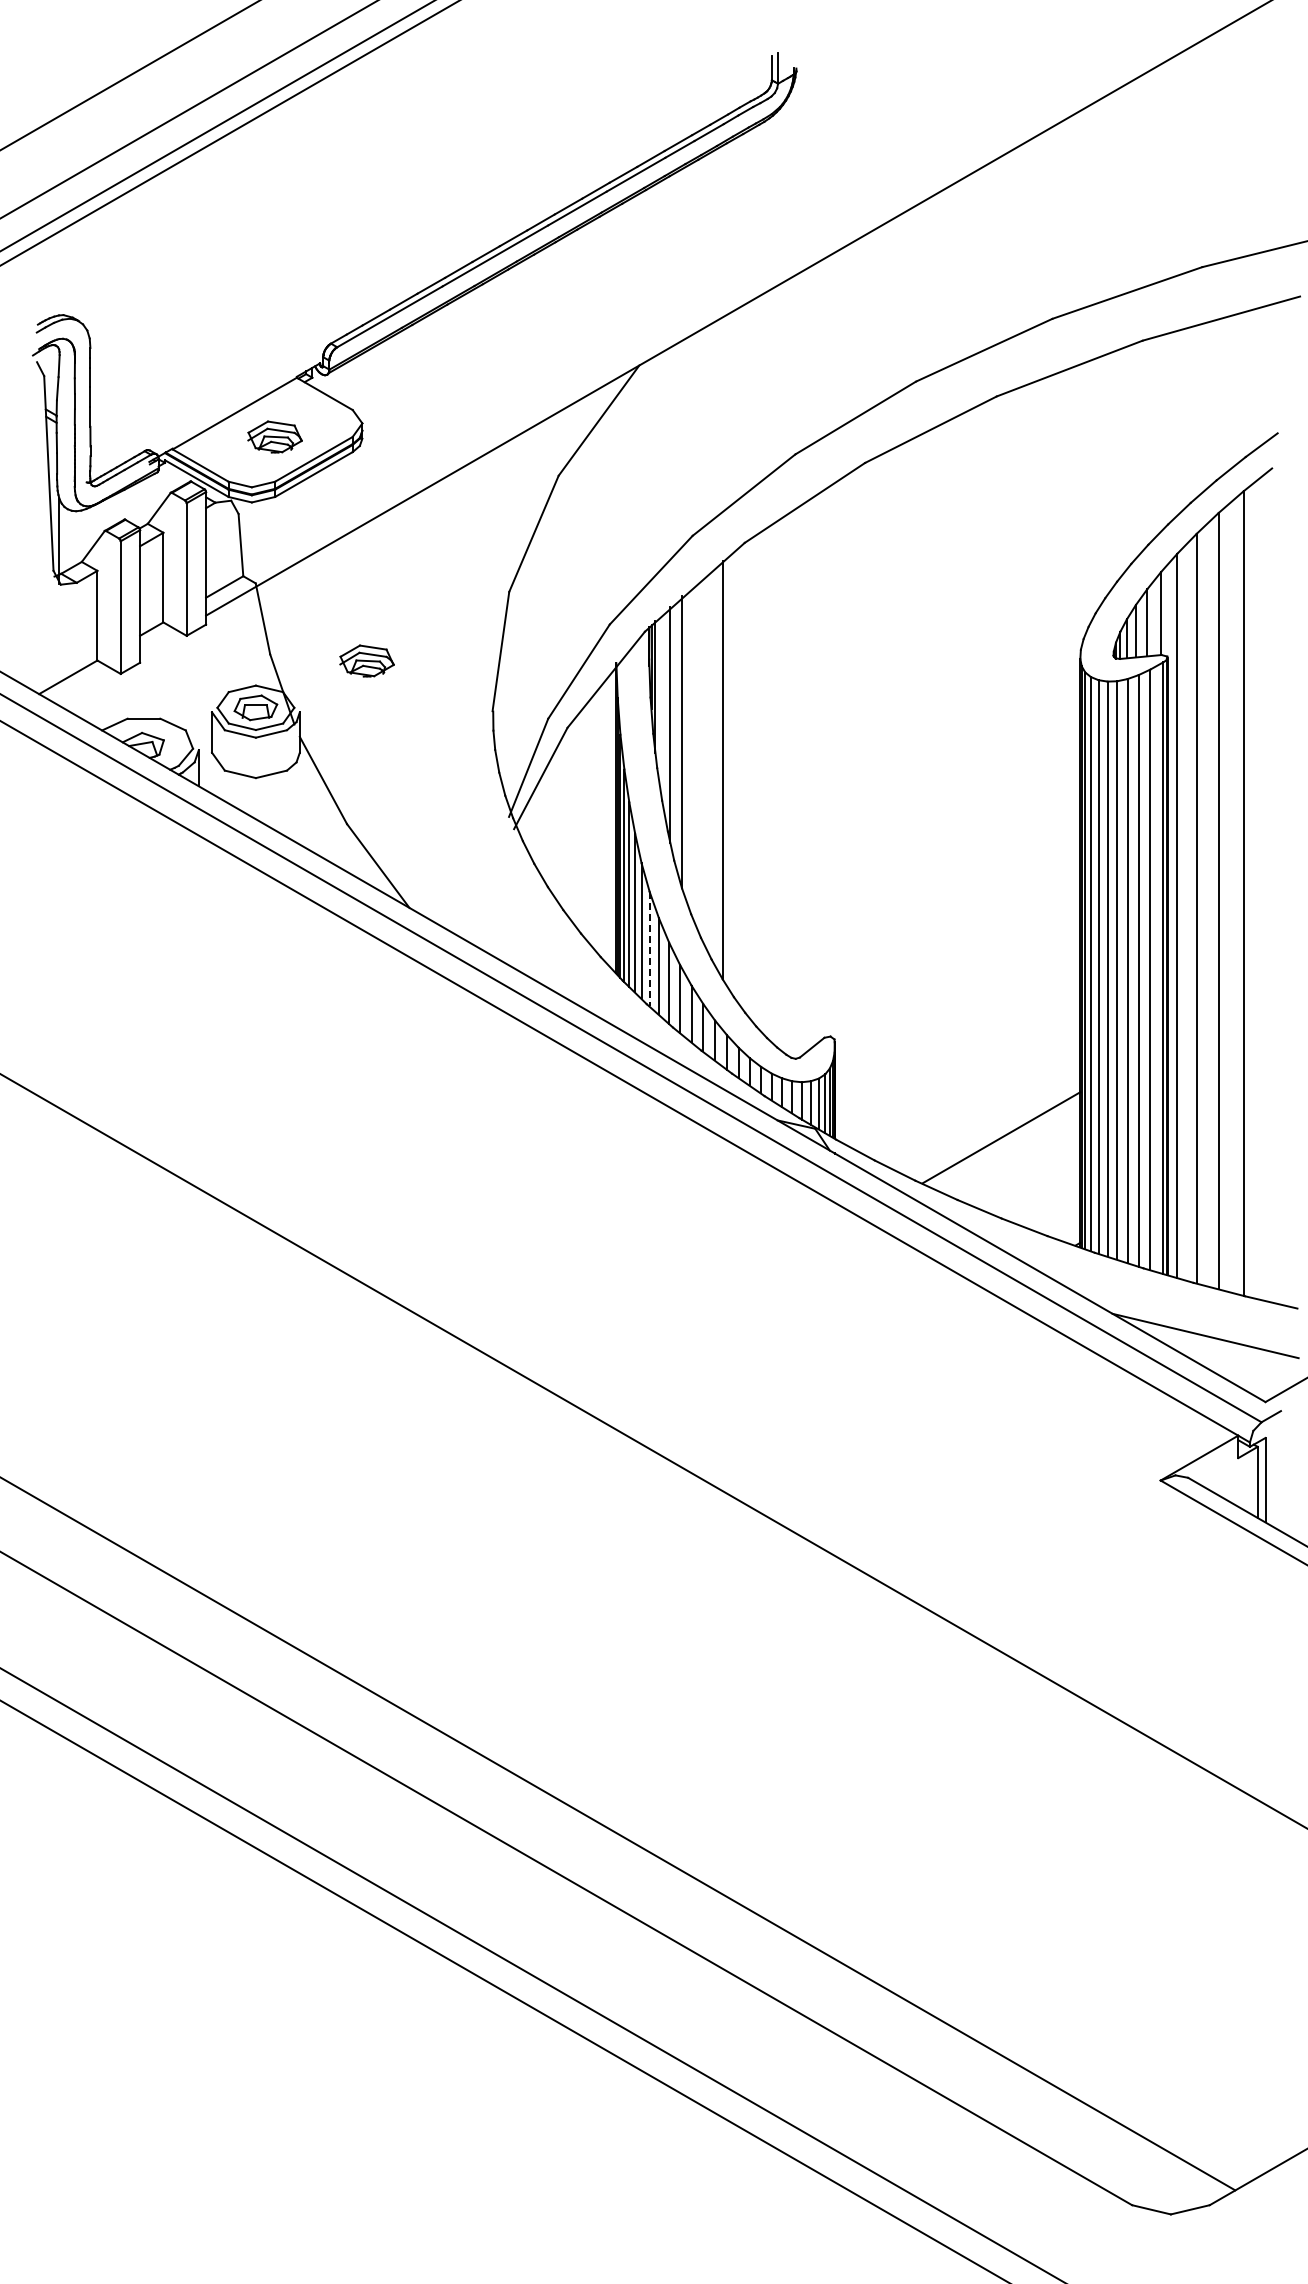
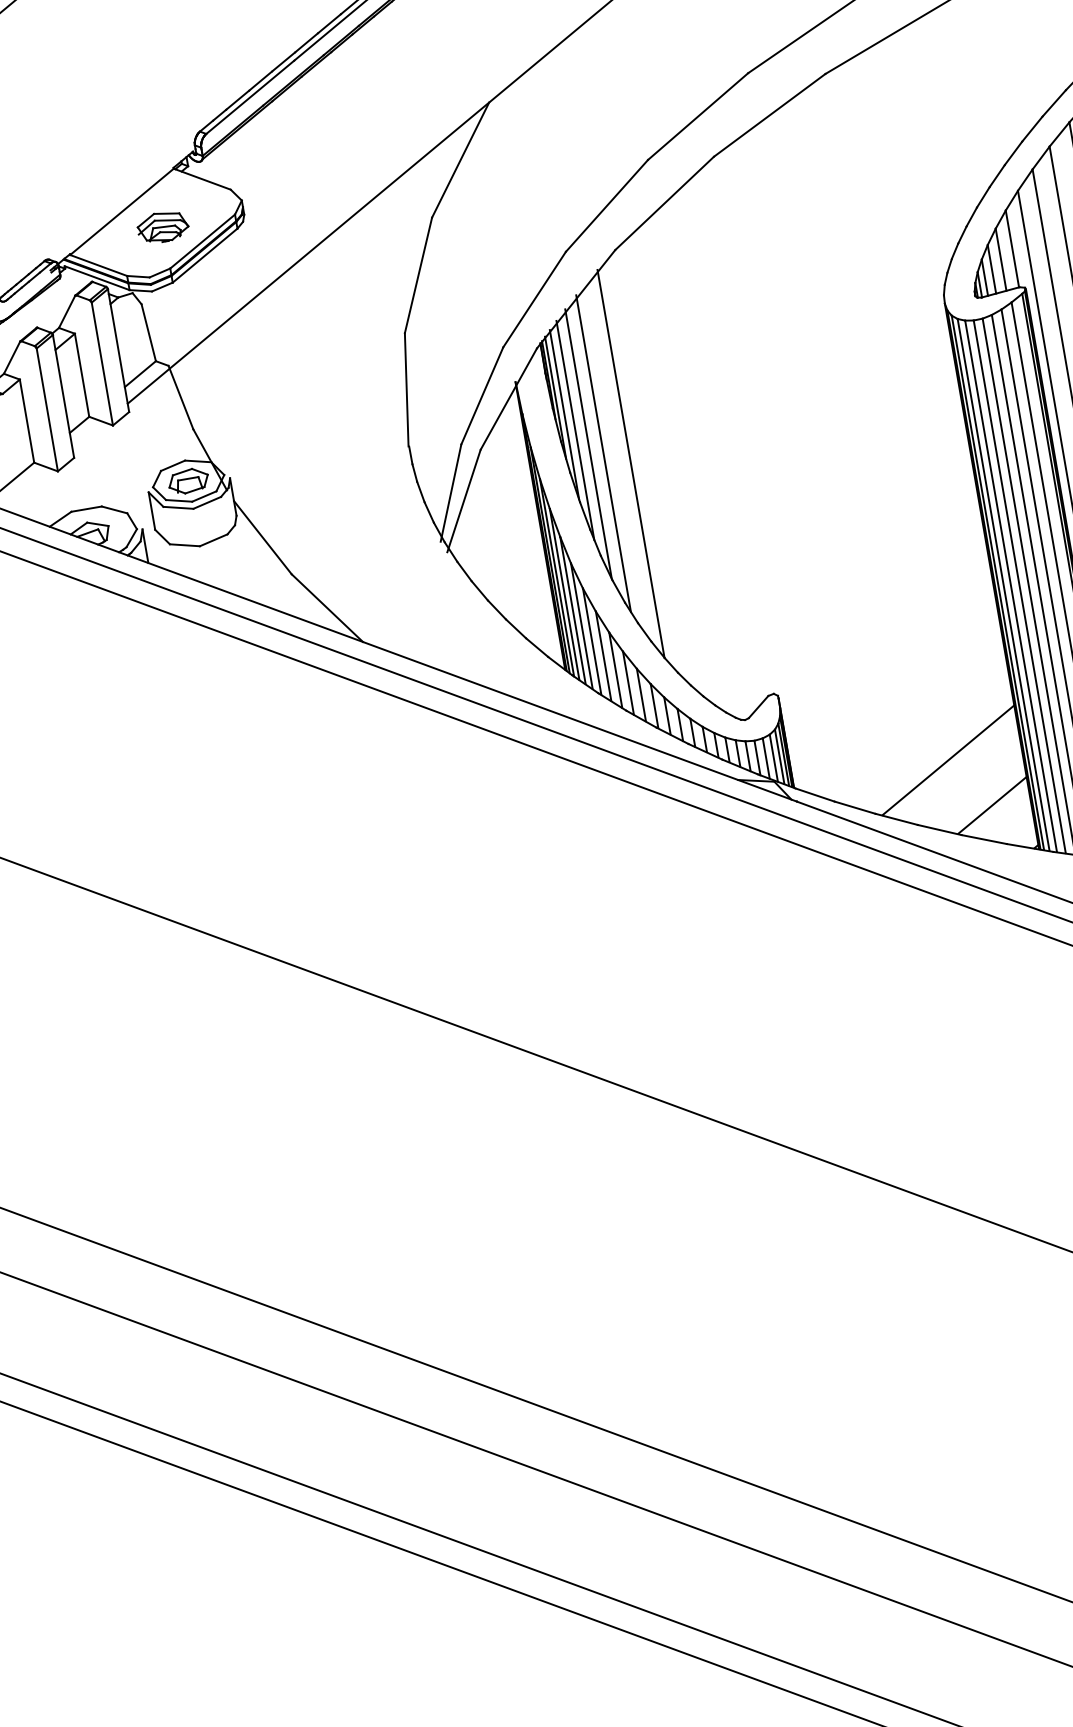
part: (366, 660) -> (283, 419), removed
line: (661, 705) -> (564, 414), added
line: (695, 754) -> (603, 454), added
line: (649, 948) -> (591, 641), dashed -> solid
line: (1039, 1192) -> (992, 804), added

